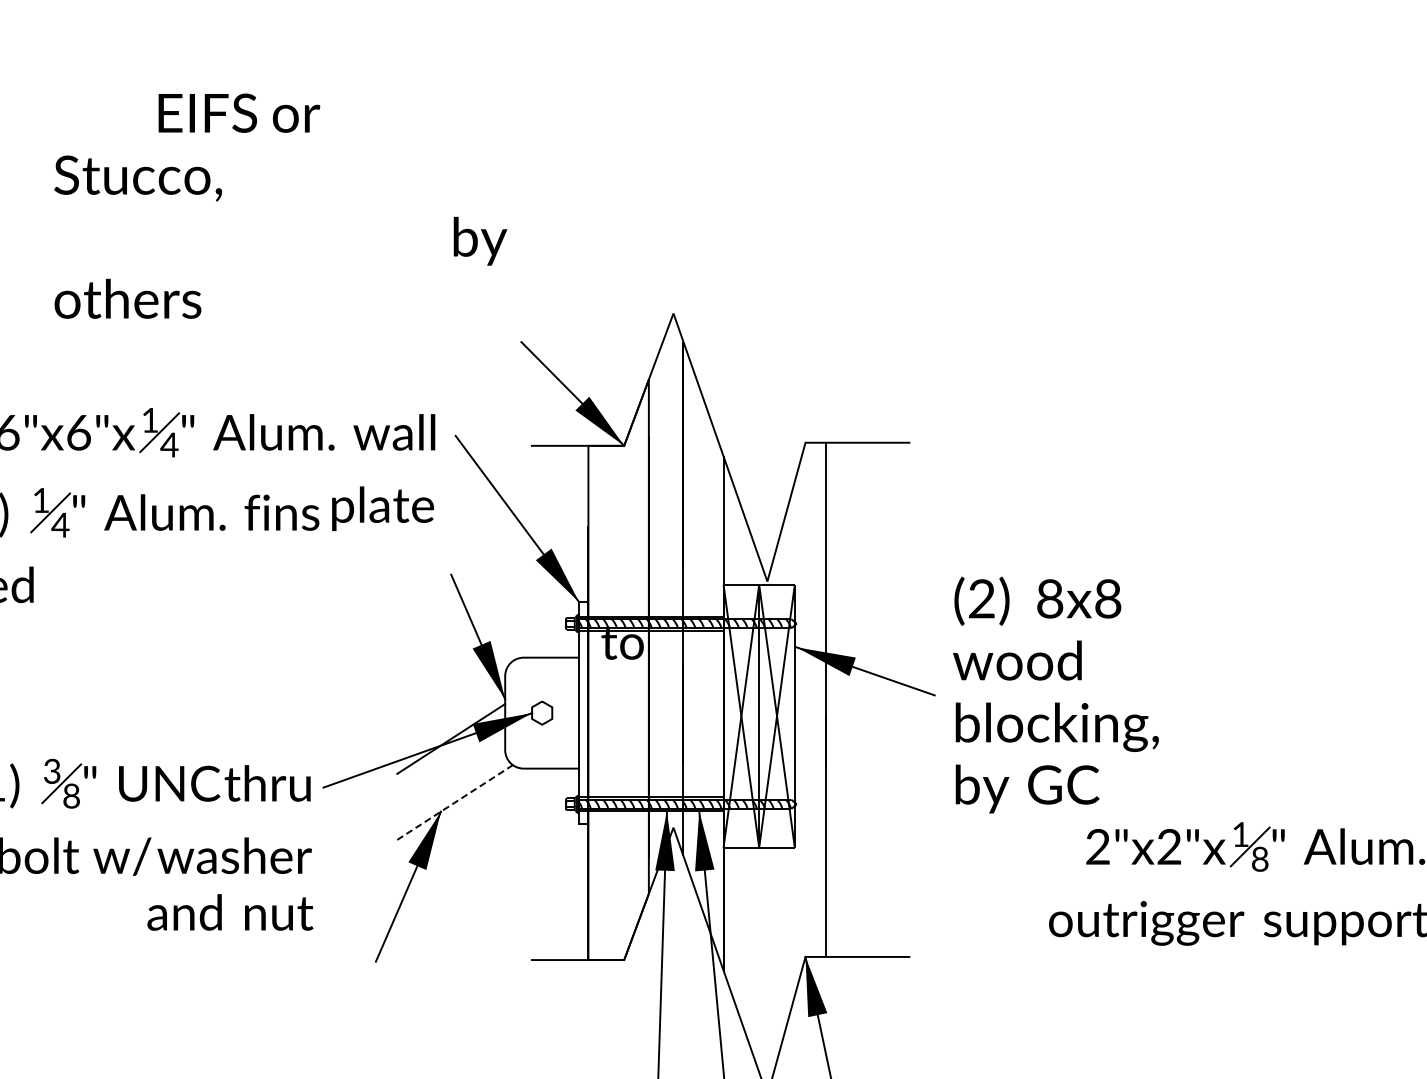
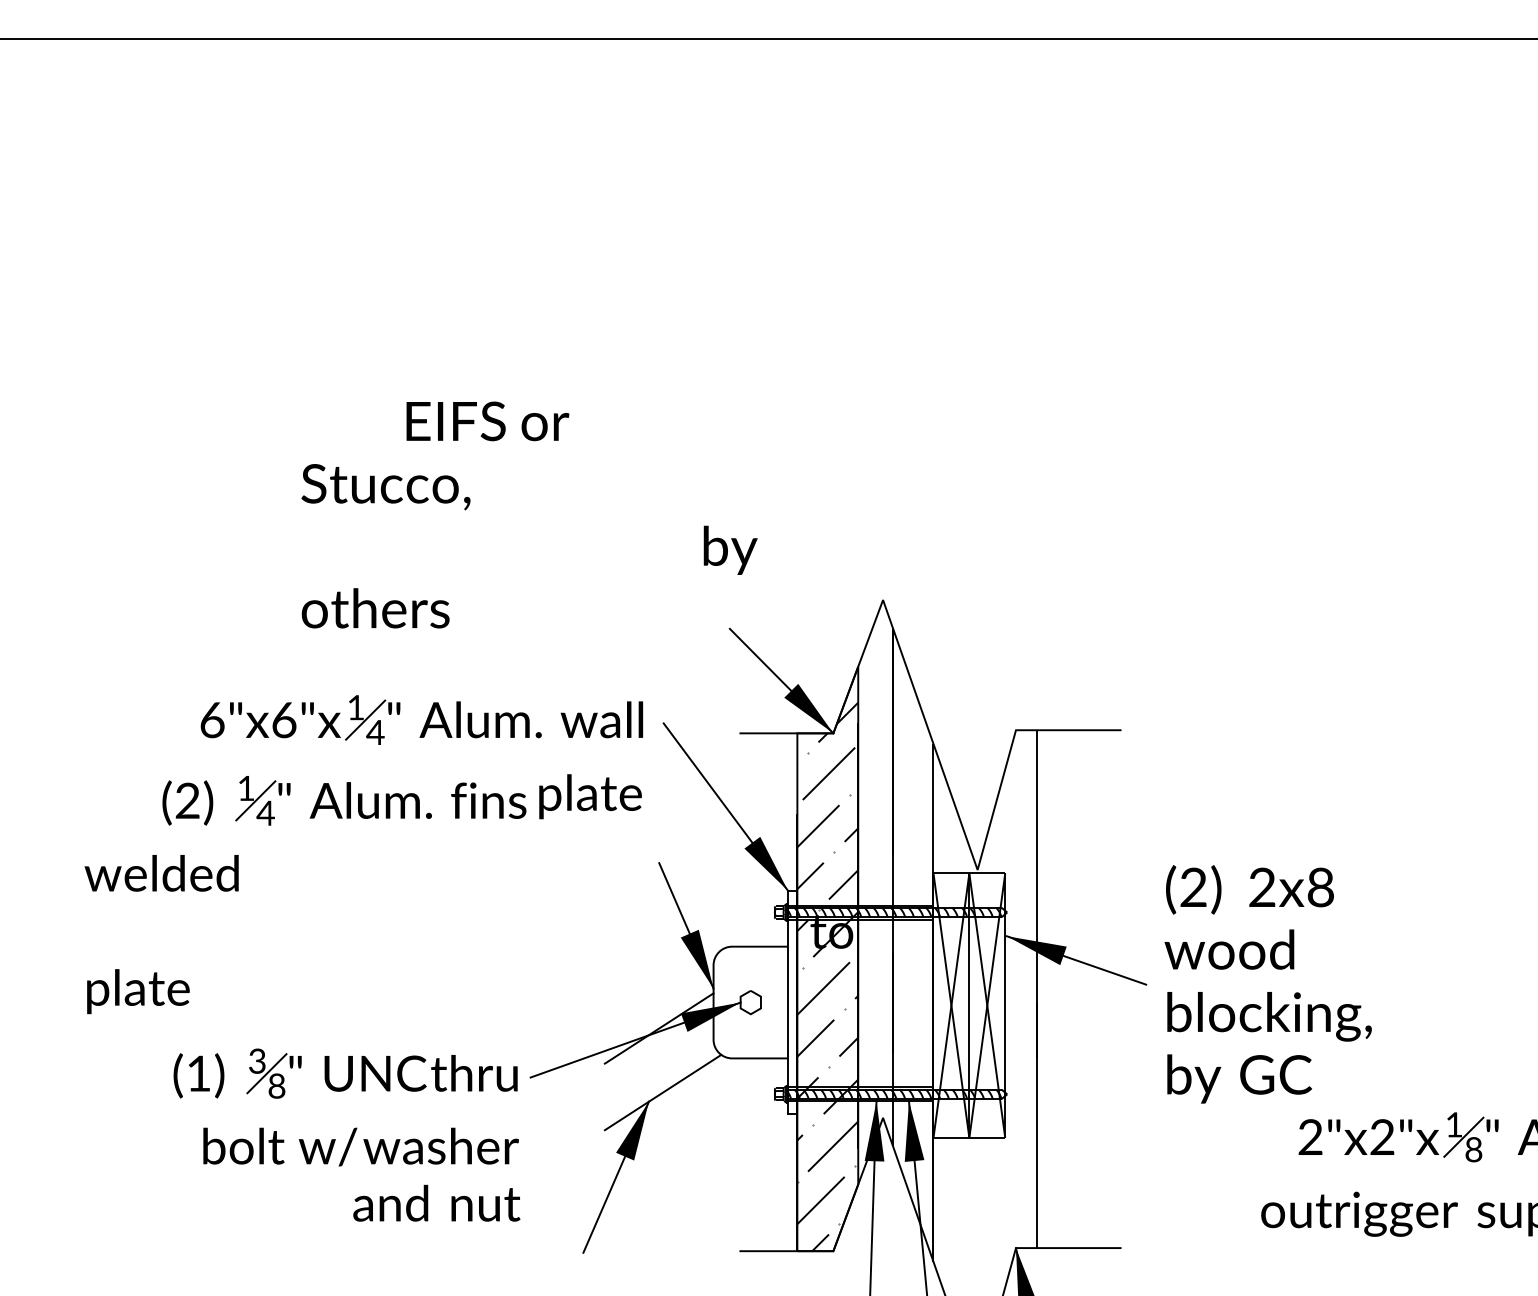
text: (280, 205) -> (529, 514), moved
text: (1050, 598) -> (1262, 887), 8x8 -> 2x8
hatch: (618, 687) -> (827, 976), added
line: (455, 802) -> (663, 1092), dashed -> solid

